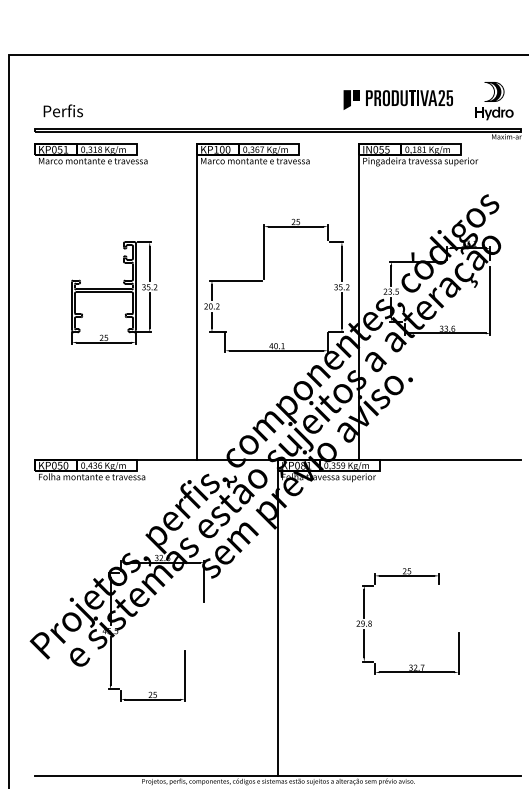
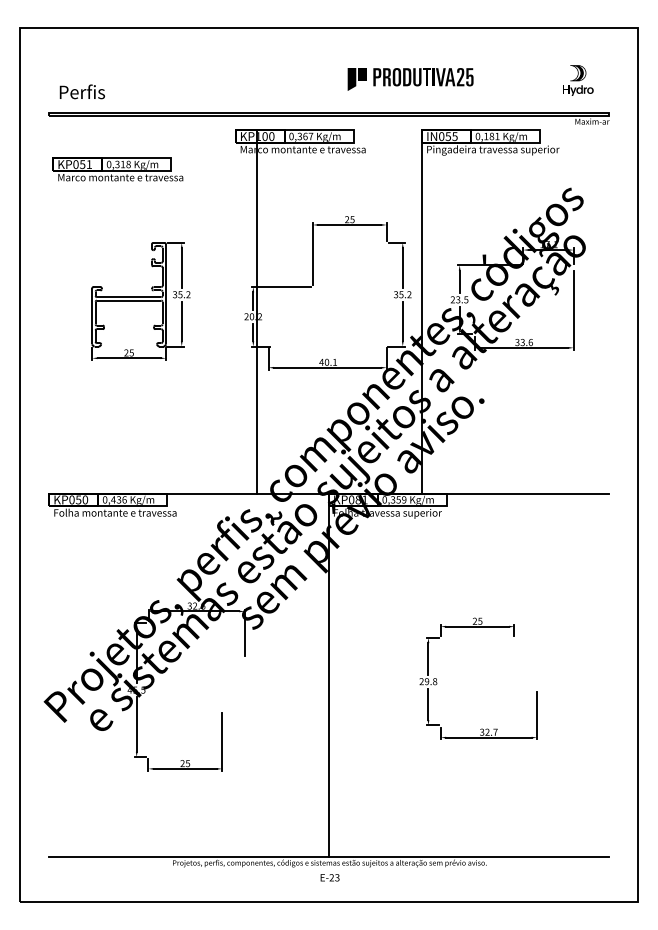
part: (398, 100) -> (410, 79), moved
part: (494, 101) -> (578, 80), size x0.7
part: (90, 154) -> (117, 169), moved
line: (196, 301) -> (256, 311), moved

